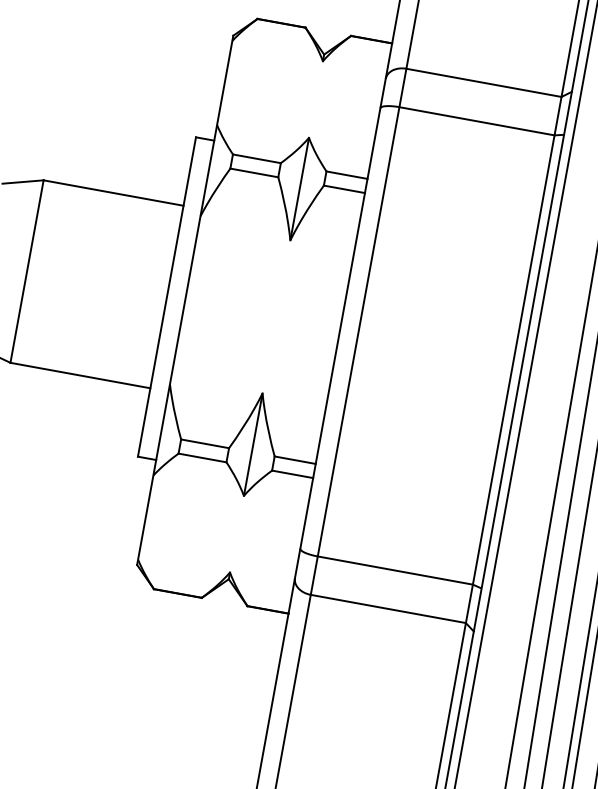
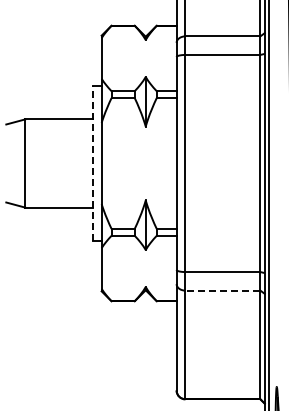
line: (166, 296) -> (92, 163), solid -> dashed
line: (387, 608) -> (222, 290), solid -> dashed

